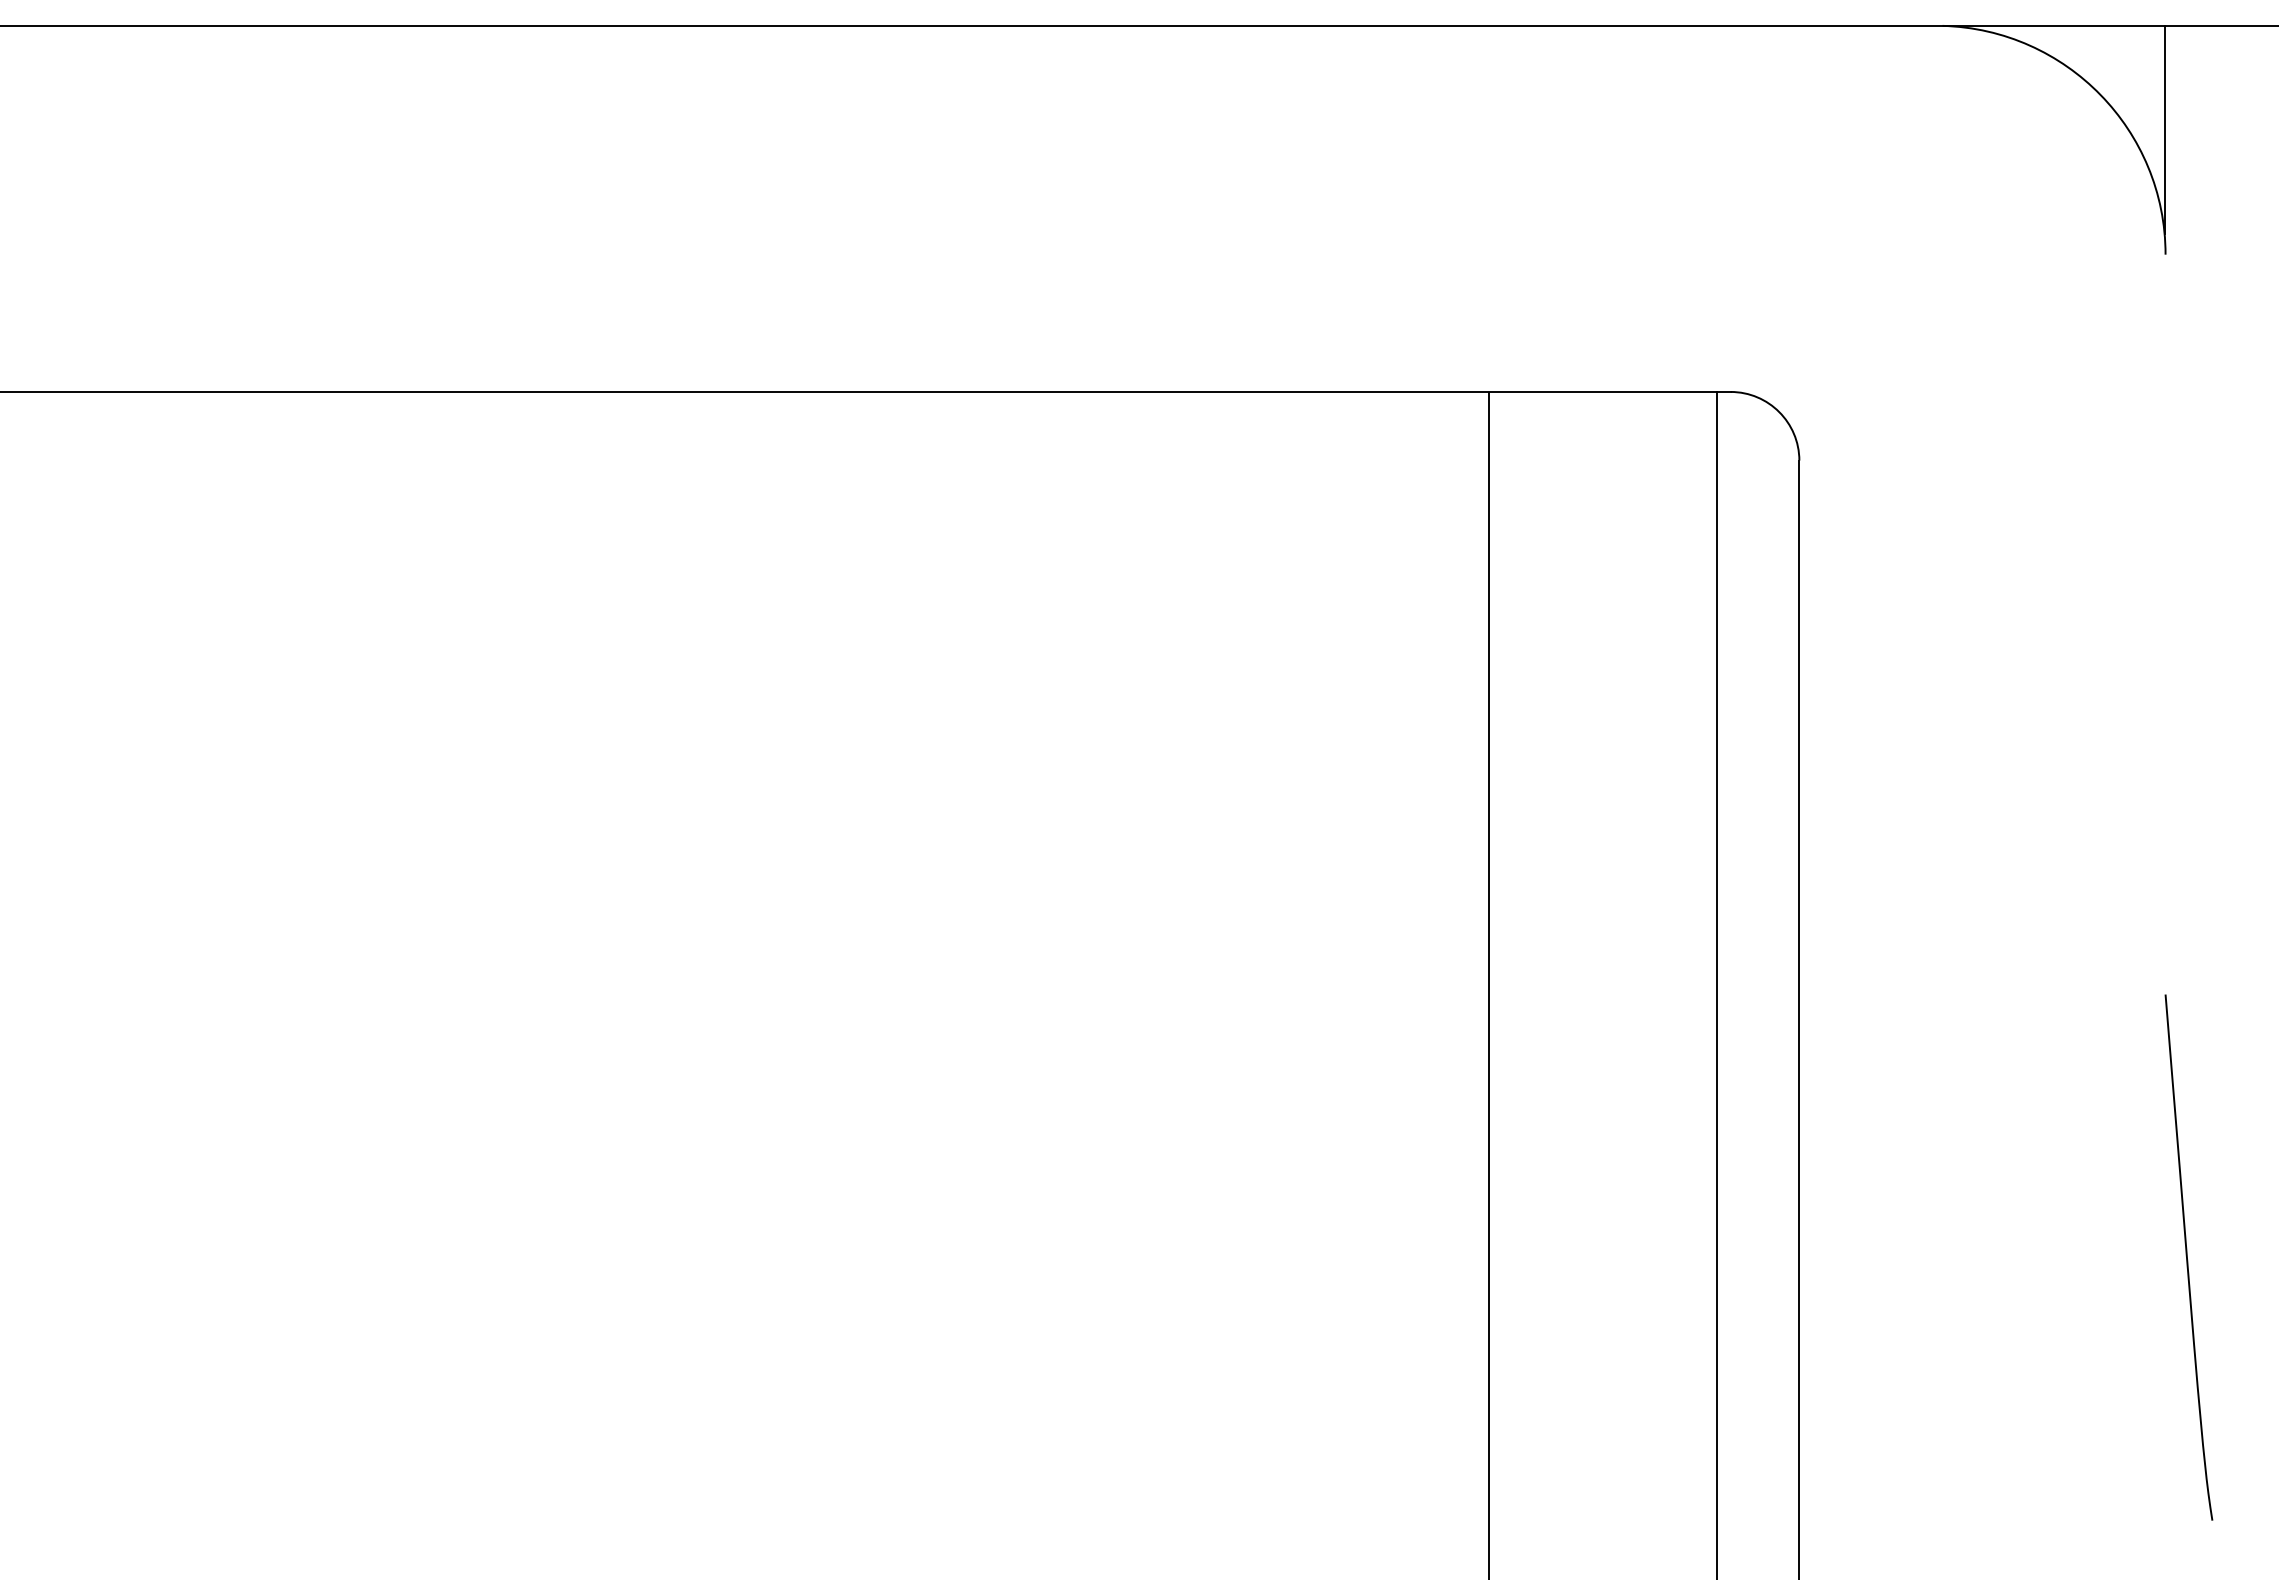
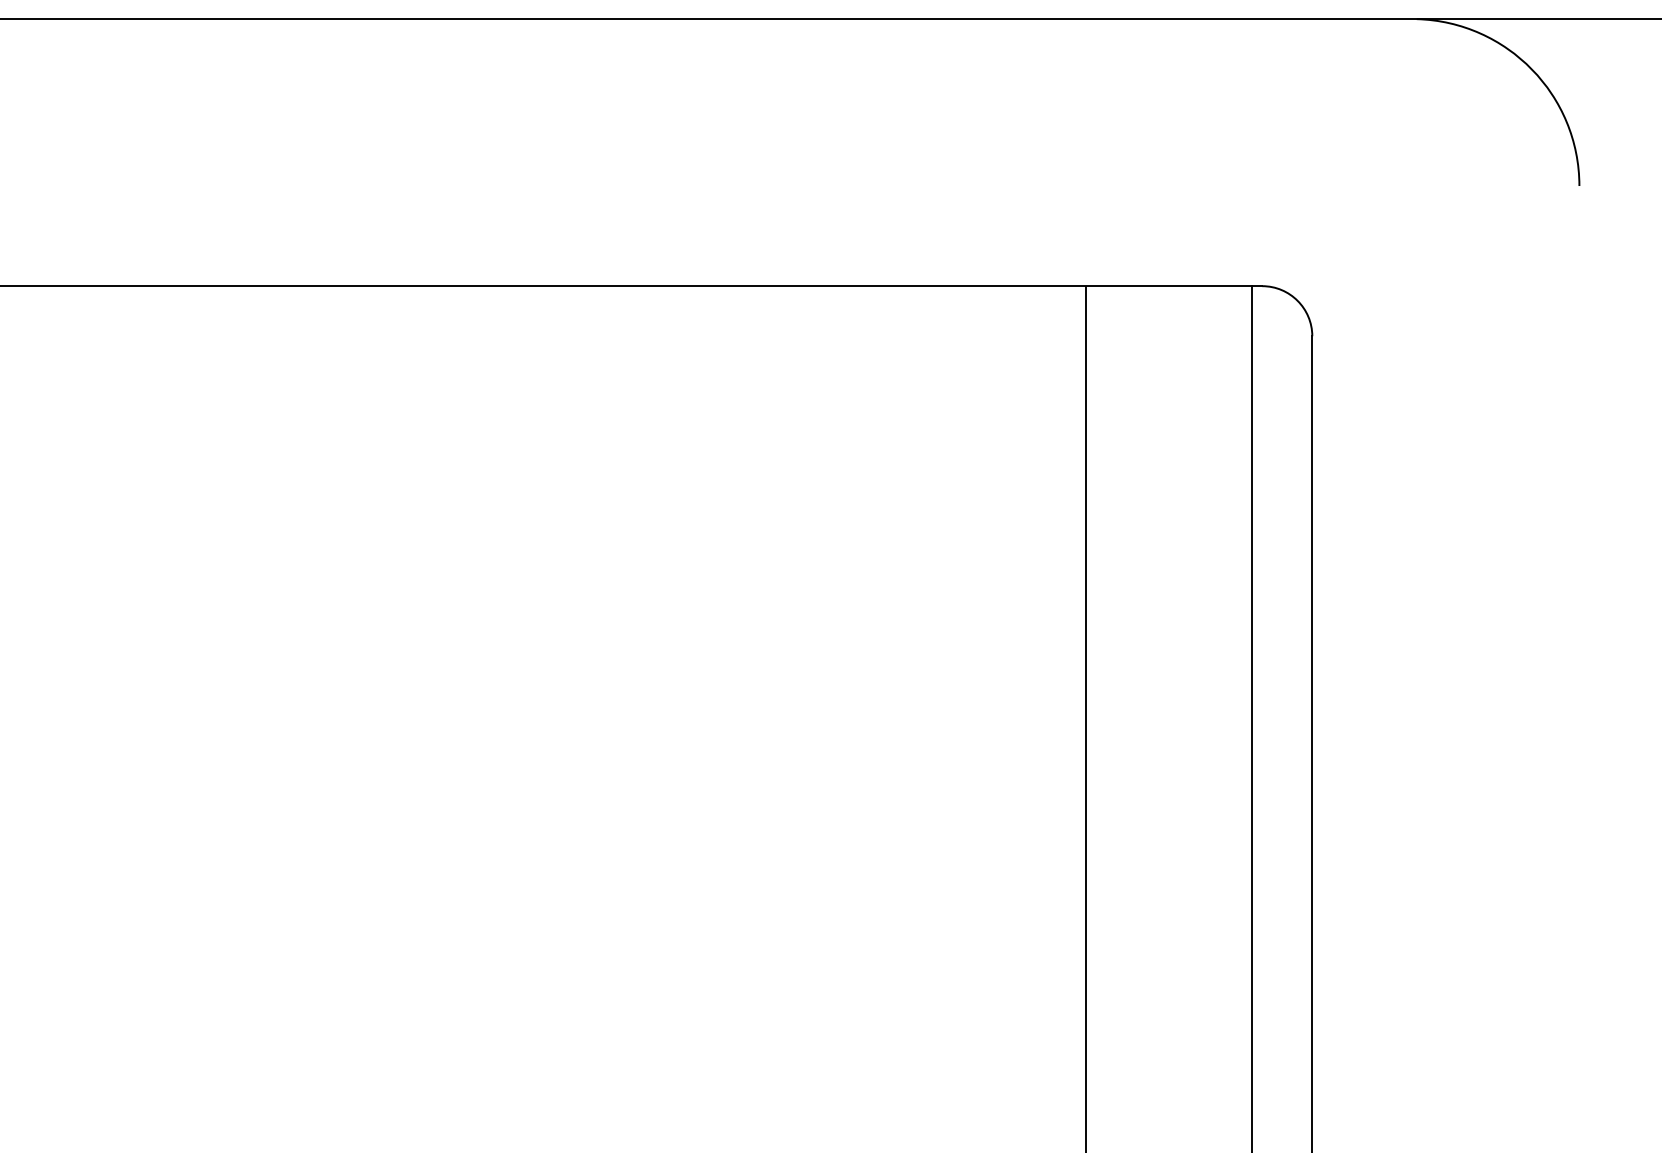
line: (2164, 129) -> (1578, 94), removed
curve: (2187, 1257) -> (1595, 917), removed

